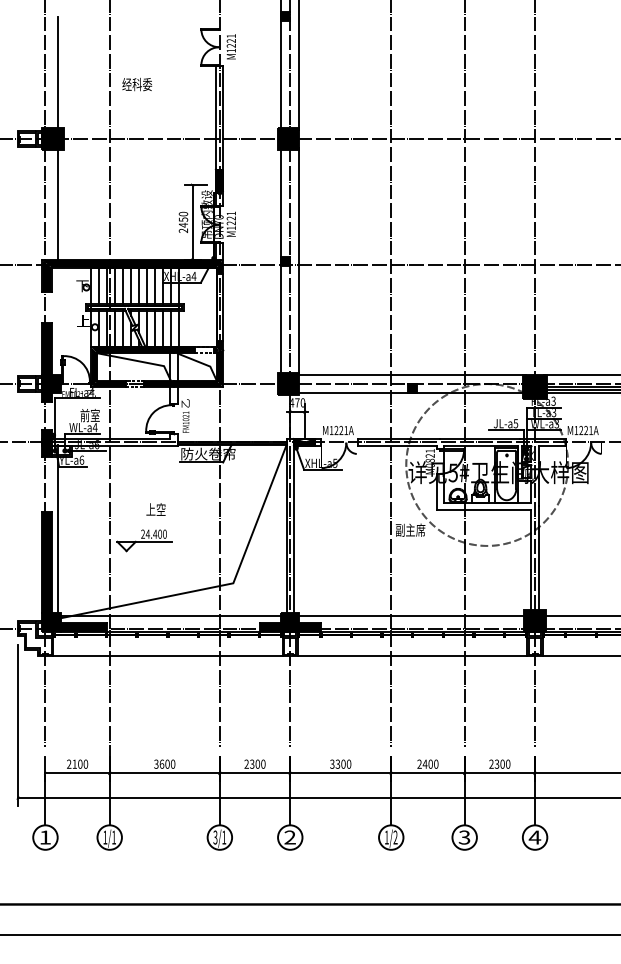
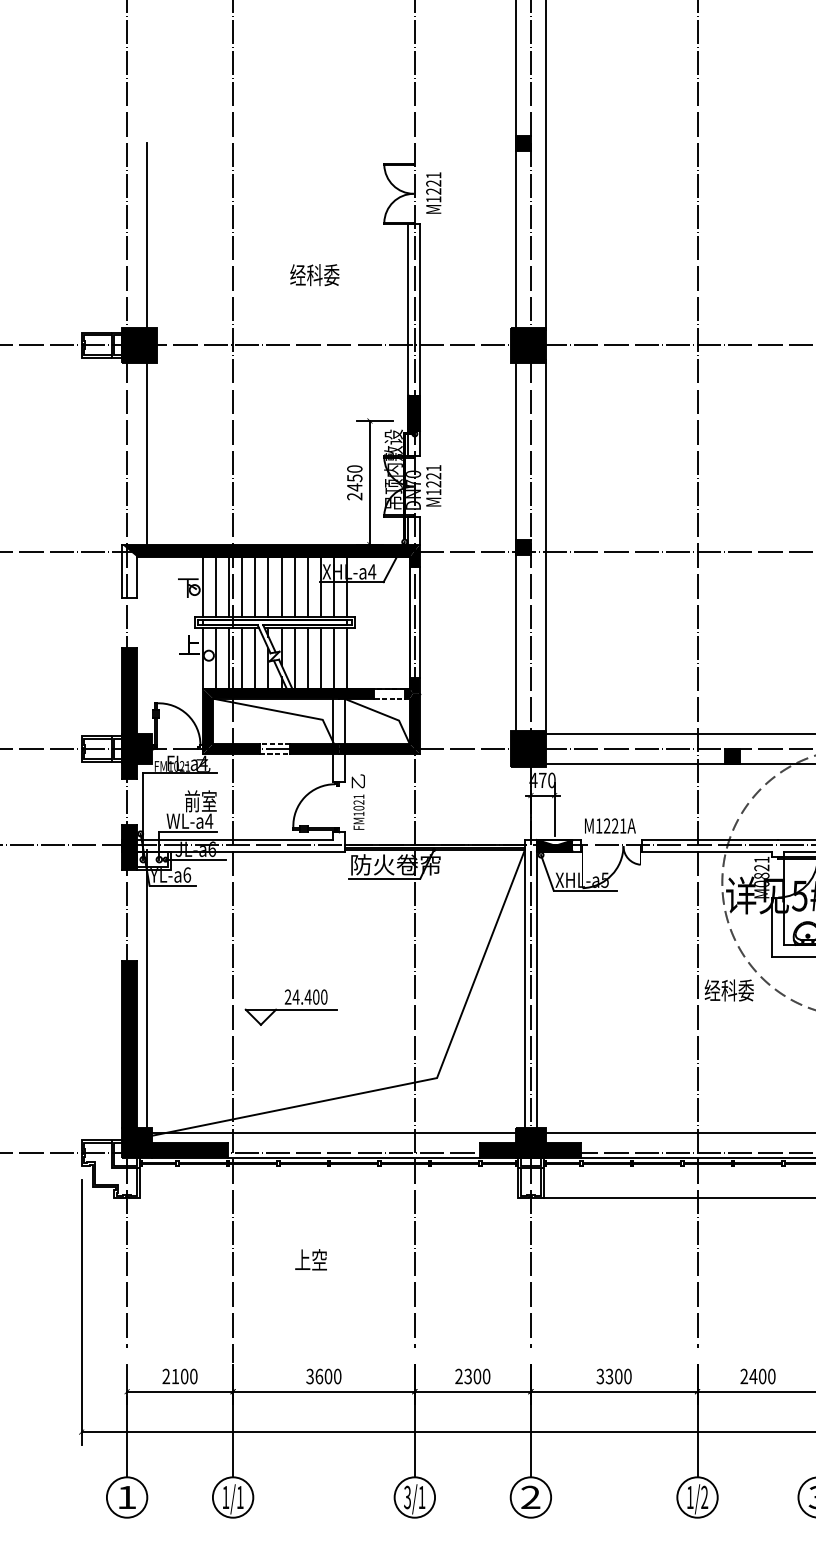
text: (137, 84) -> (315, 275), moved
fill: (46, 275) -> (128, 570), removed
text: (155, 509) -> (310, 1259), moved
text: (410, 529) -> (729, 989), 副主席 -> 经科委
line: (167, 656) -> (328, 1198), removed

